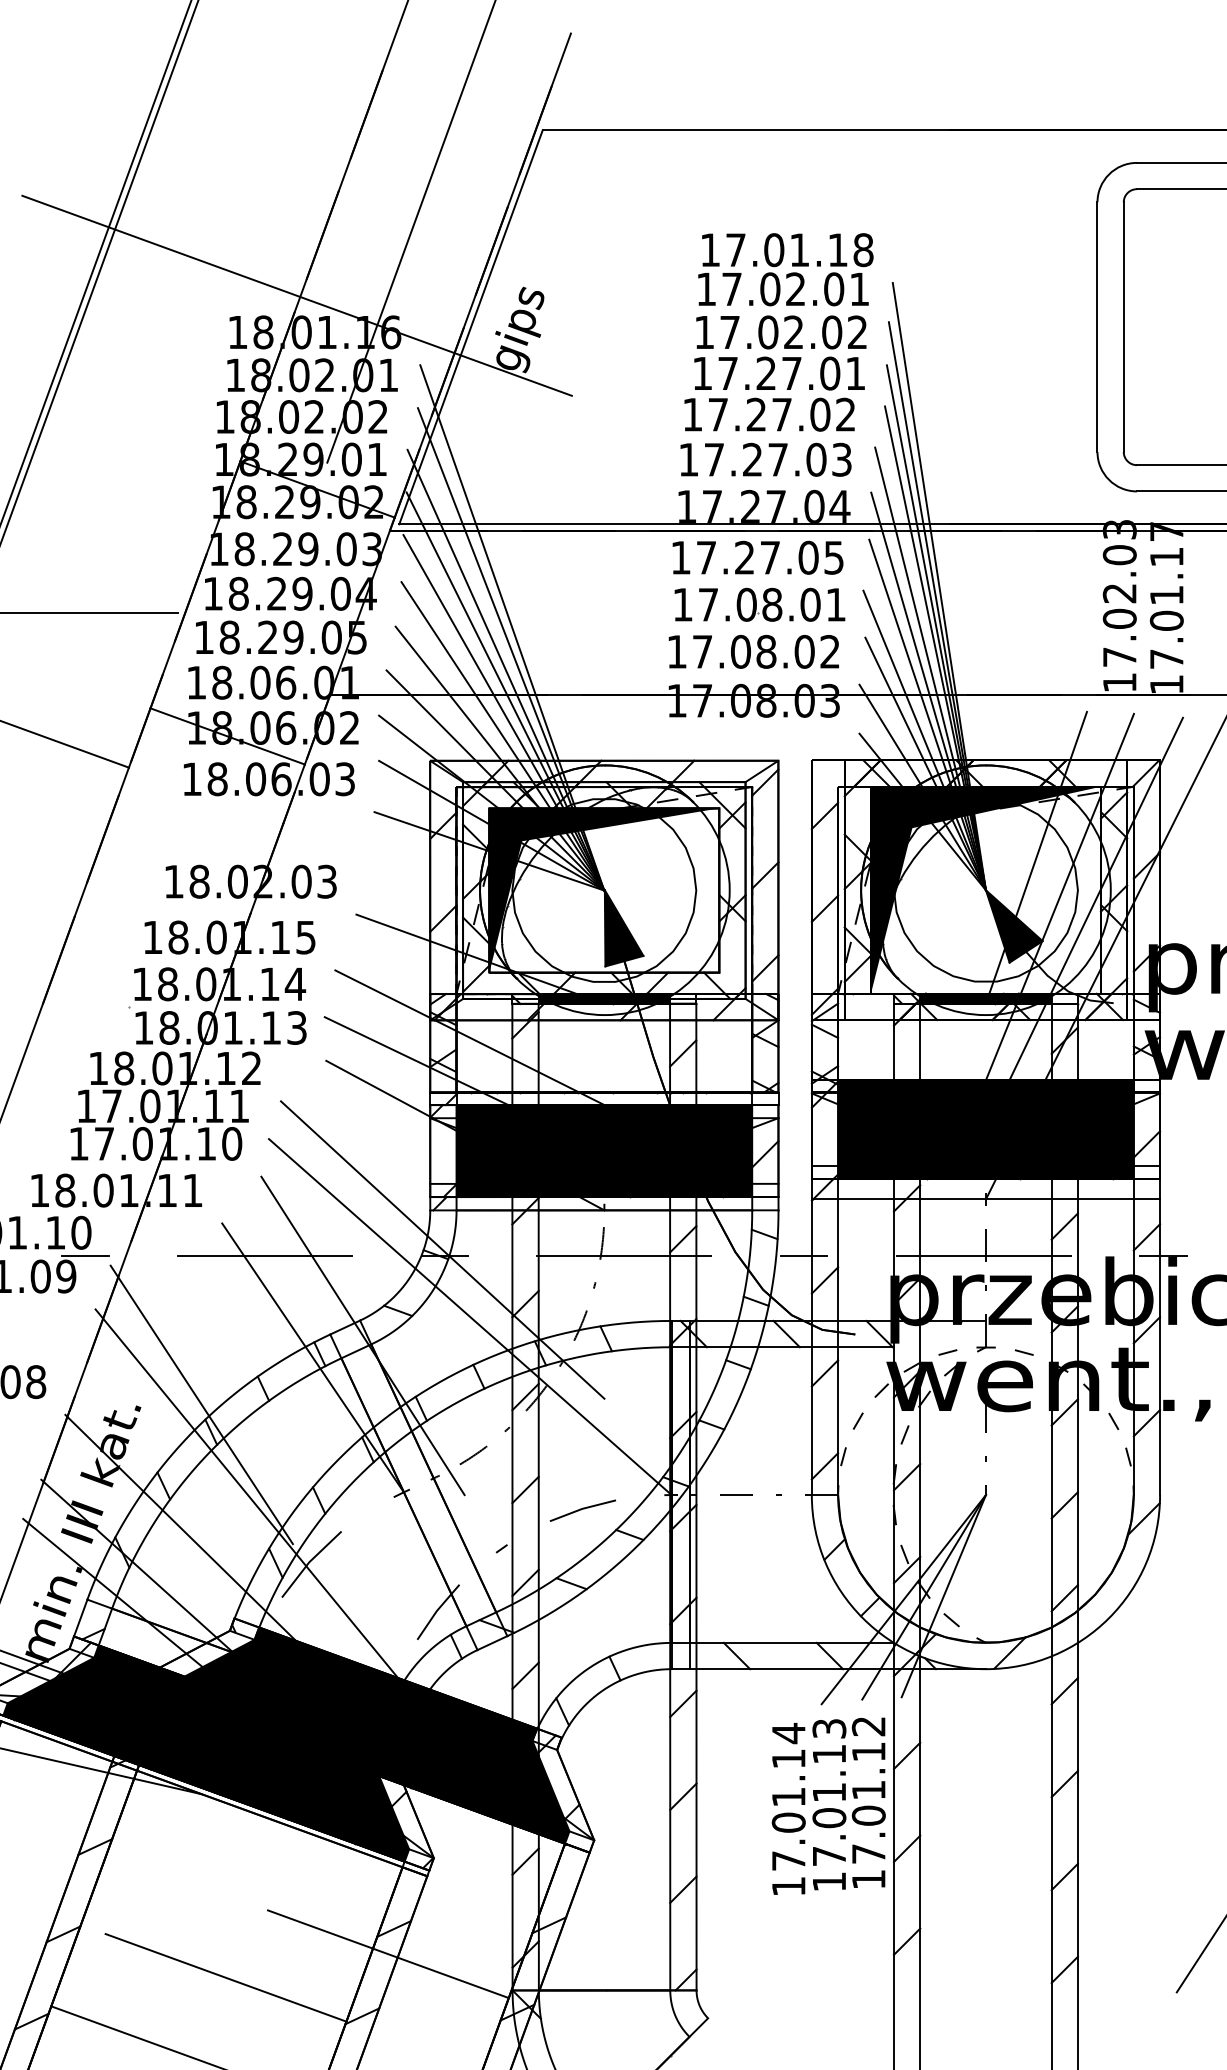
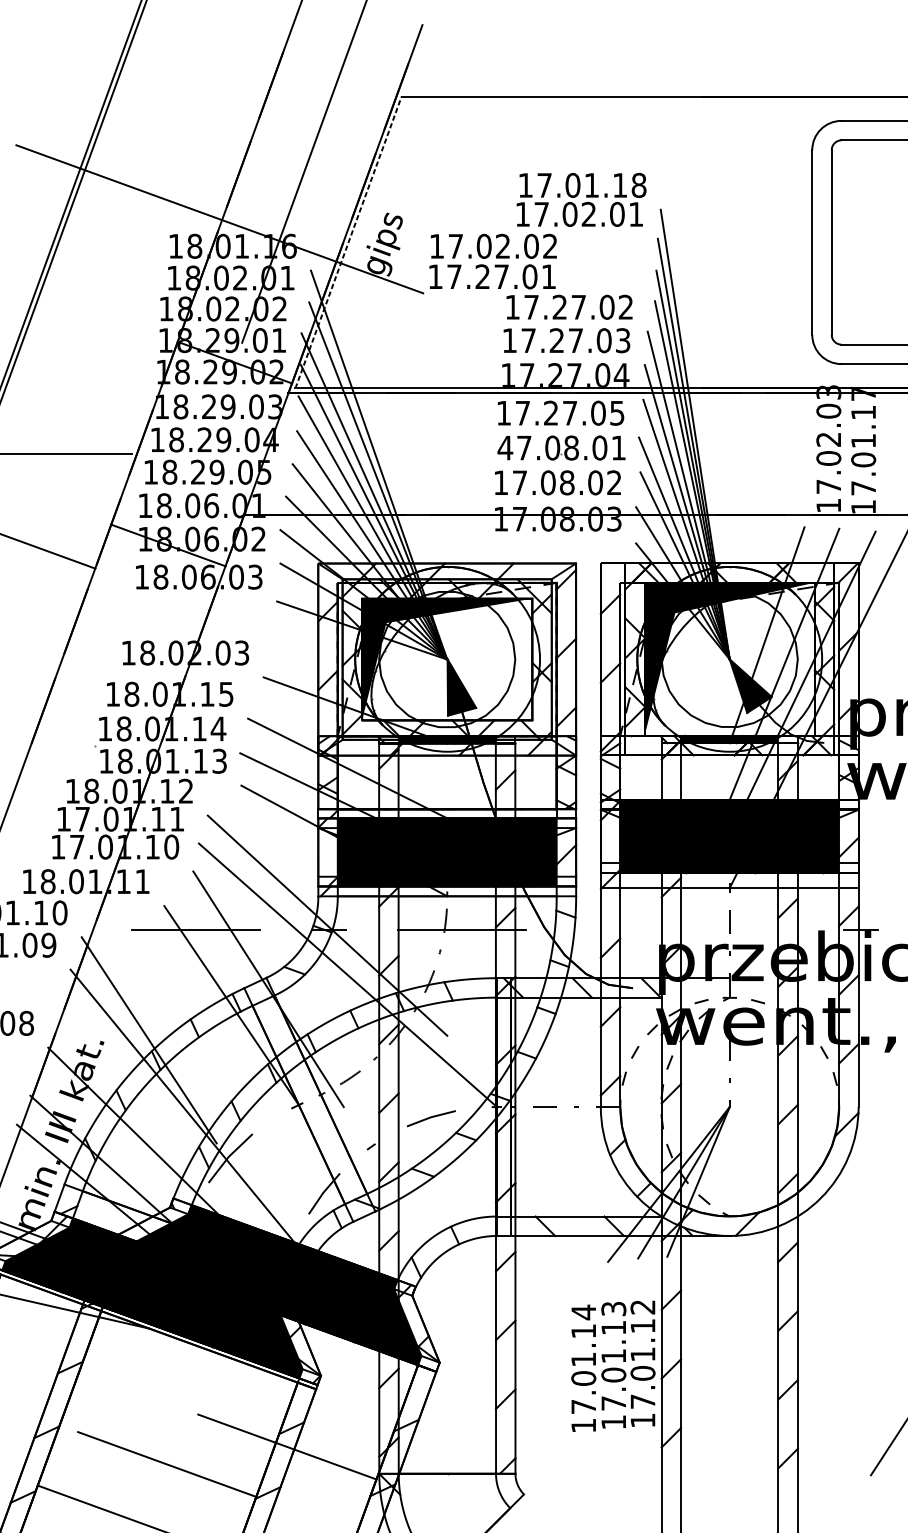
line: (471, 327) -> (348, 242), solid -> dashed
text: (780, 352) -> (493, 261), moved
text: (682, 604) -> (505, 447), 17.08.01 -> 47.08.01
line: (85, 1256) -> (63, 930), removed
line: (803, 1256) -> (594, 930), removed
line: (983, 1256) -> (727, 930), removed
text: (828, 1805) -> (613, 1365), moved

